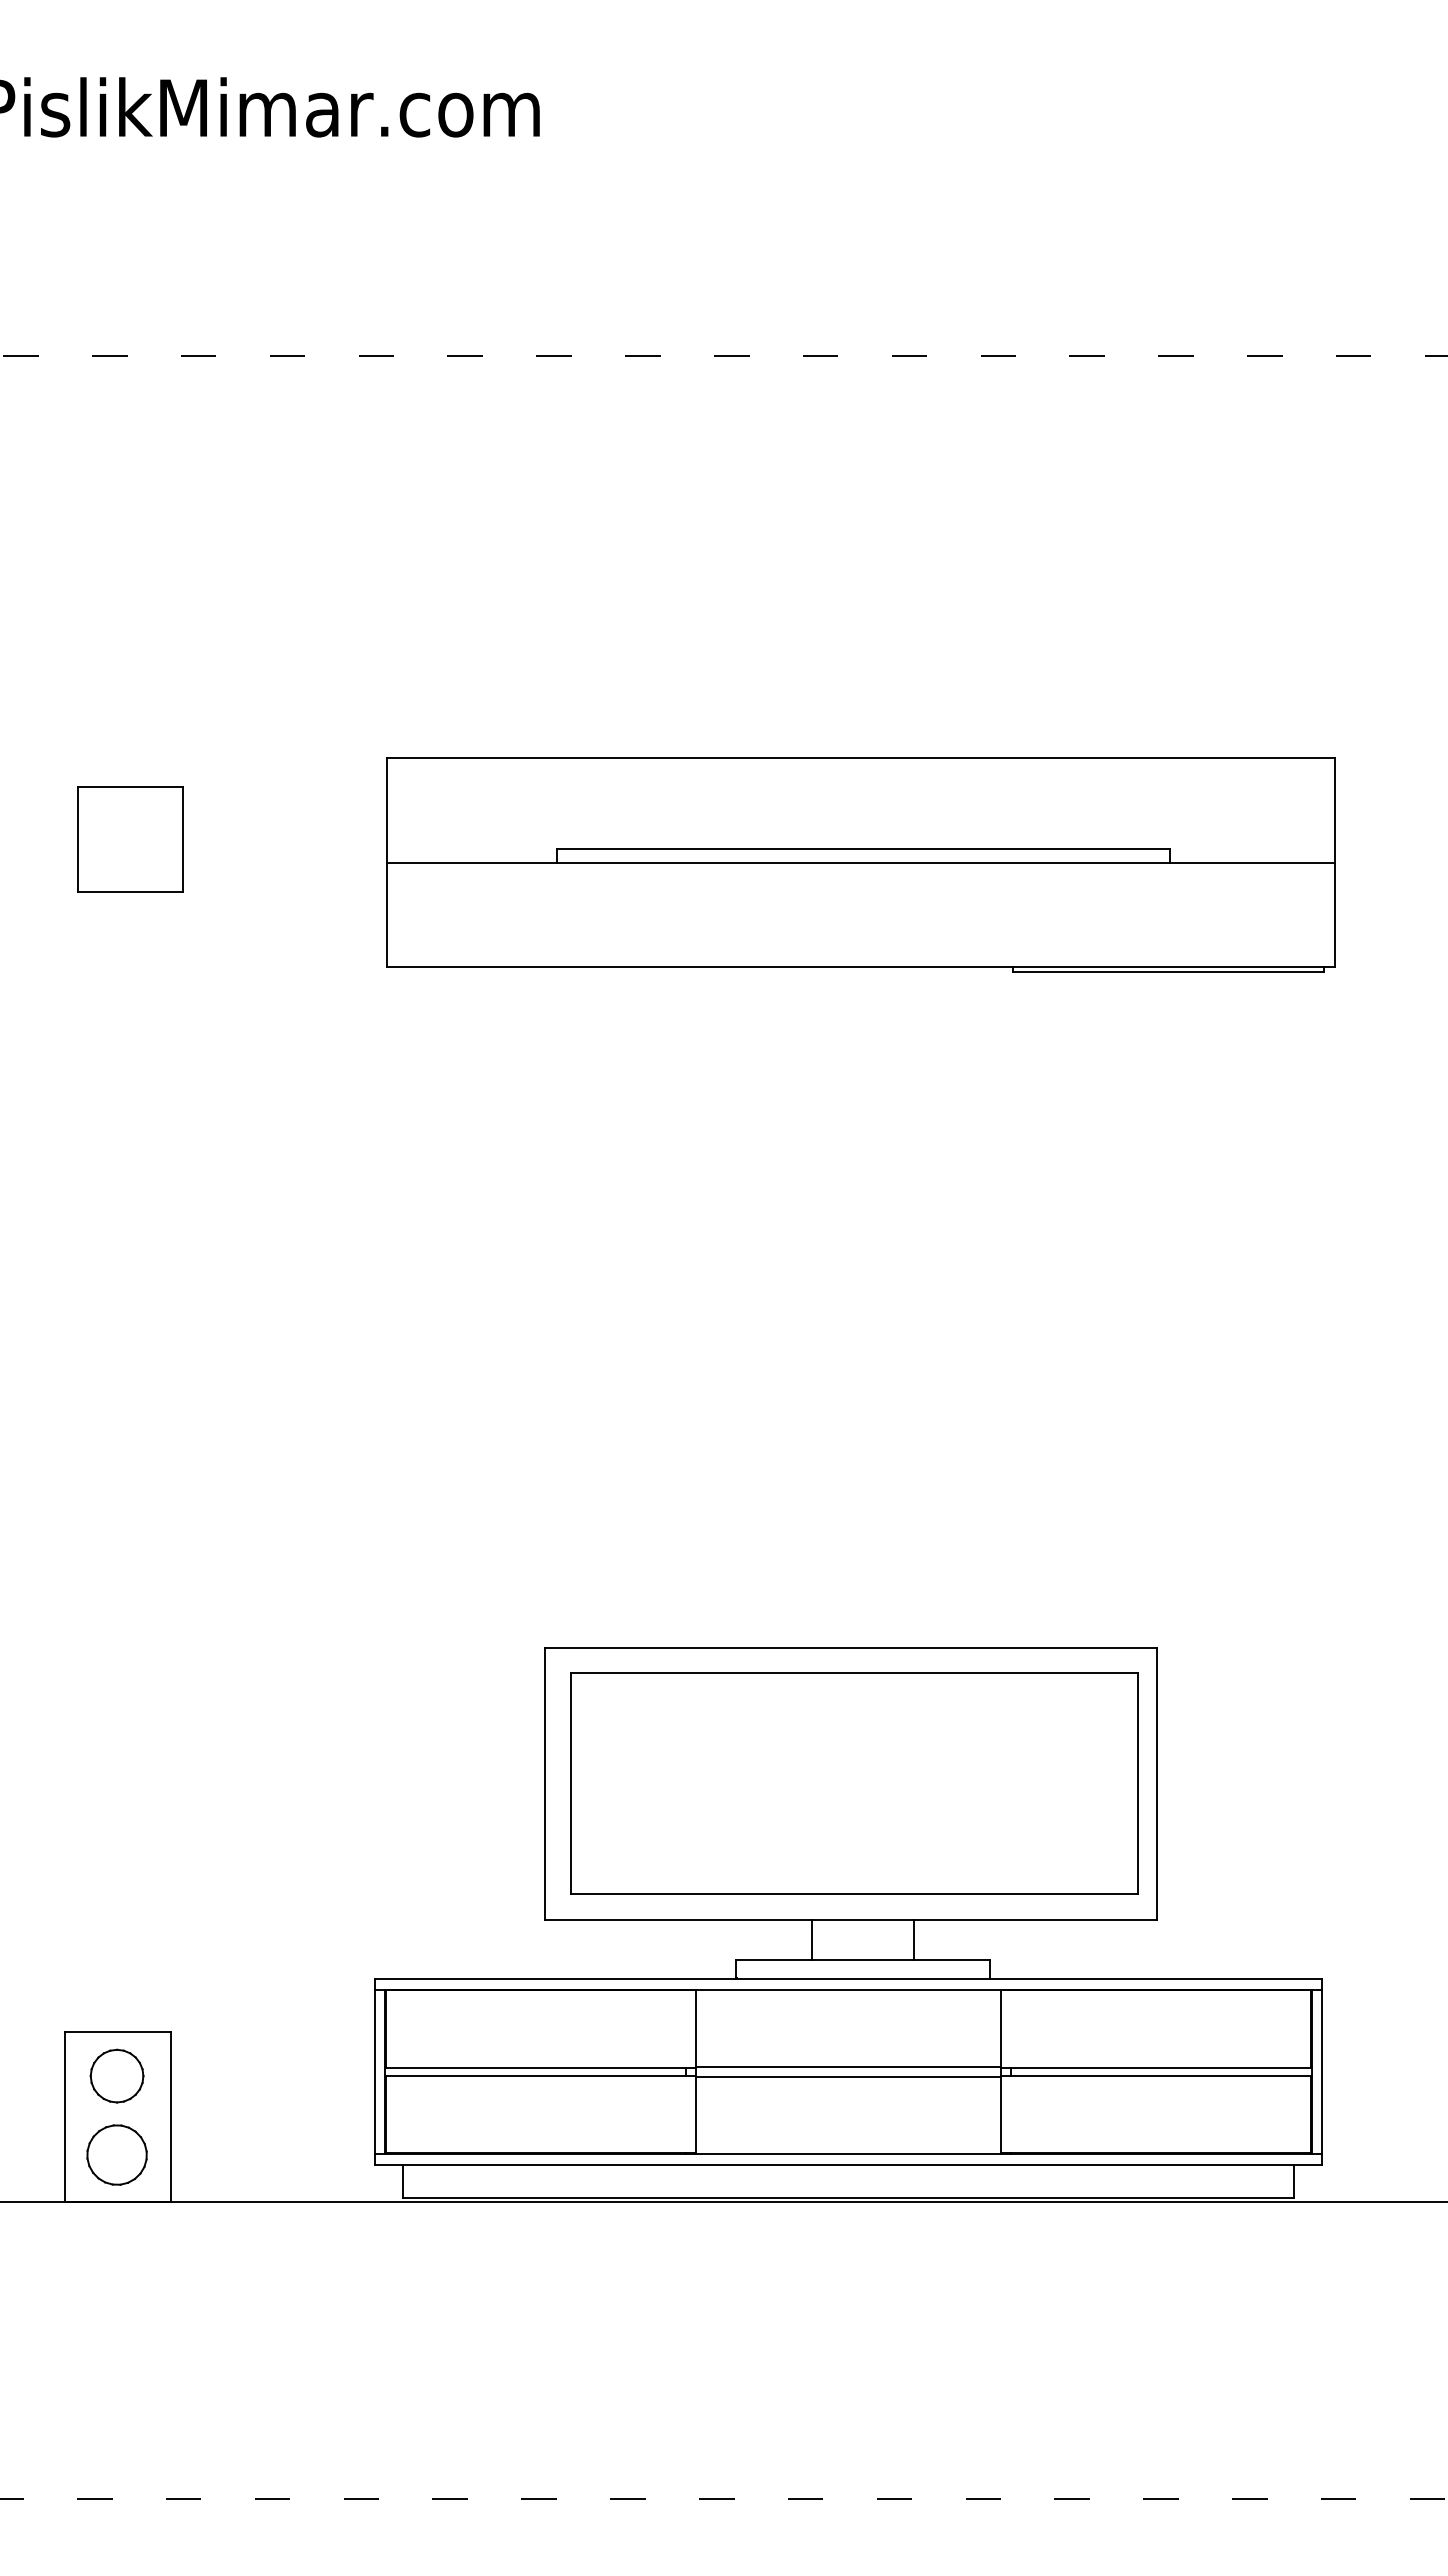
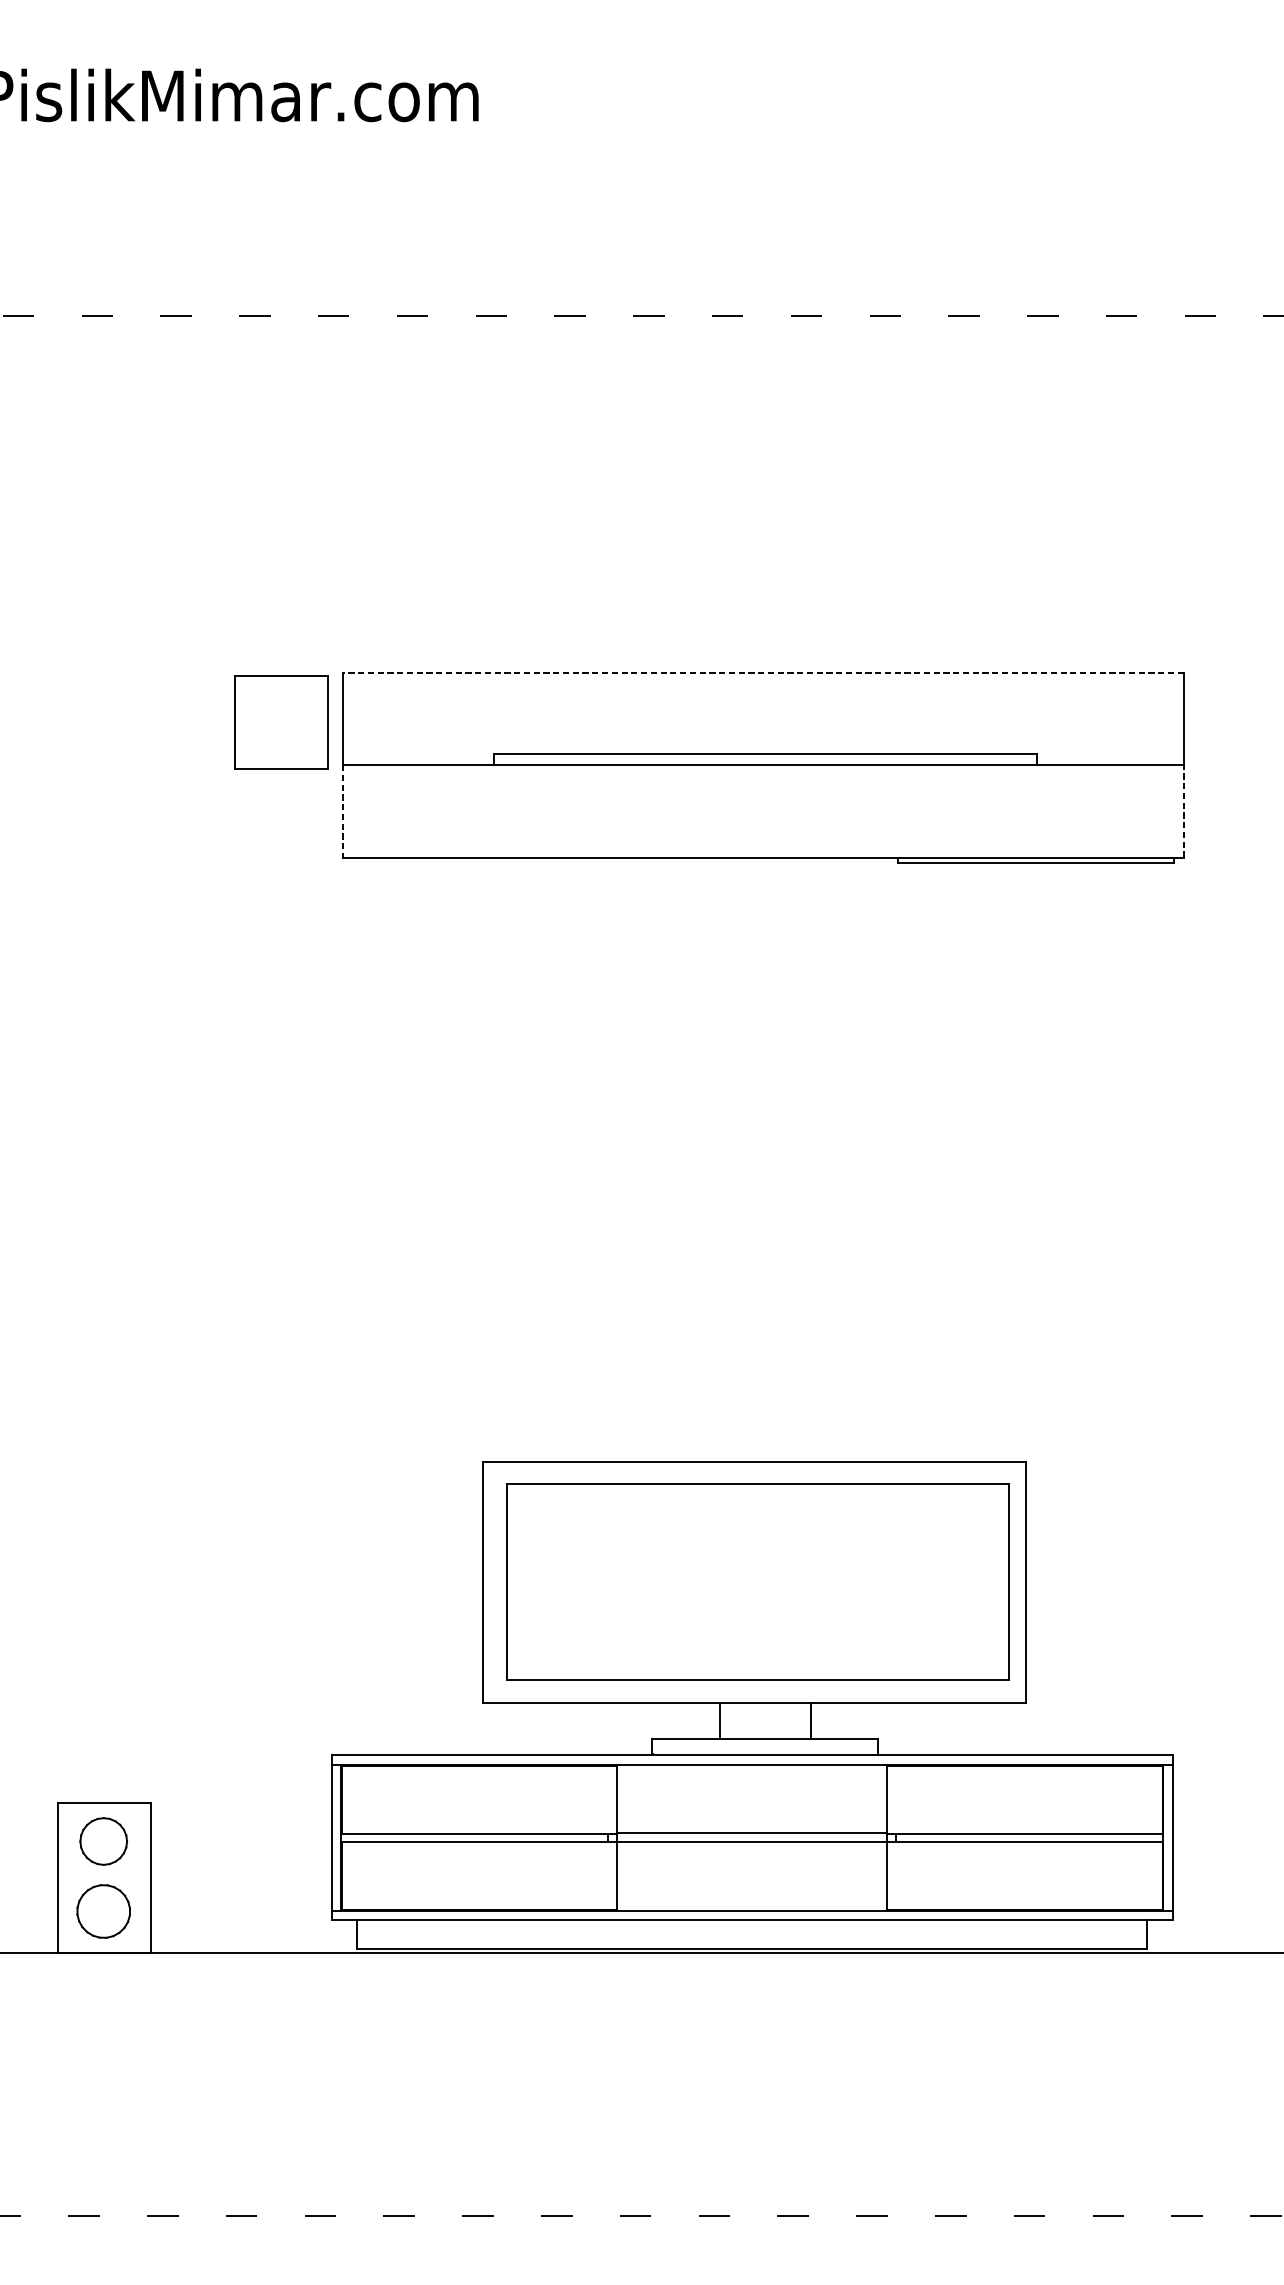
line: (861, 758) -> (763, 672), solid -> dashed
part: (130, 839) -> (281, 722), moved
line: (1334, 914) -> (1183, 811), solid -> dashed
line: (387, 915) -> (343, 812), solid -> dashed

